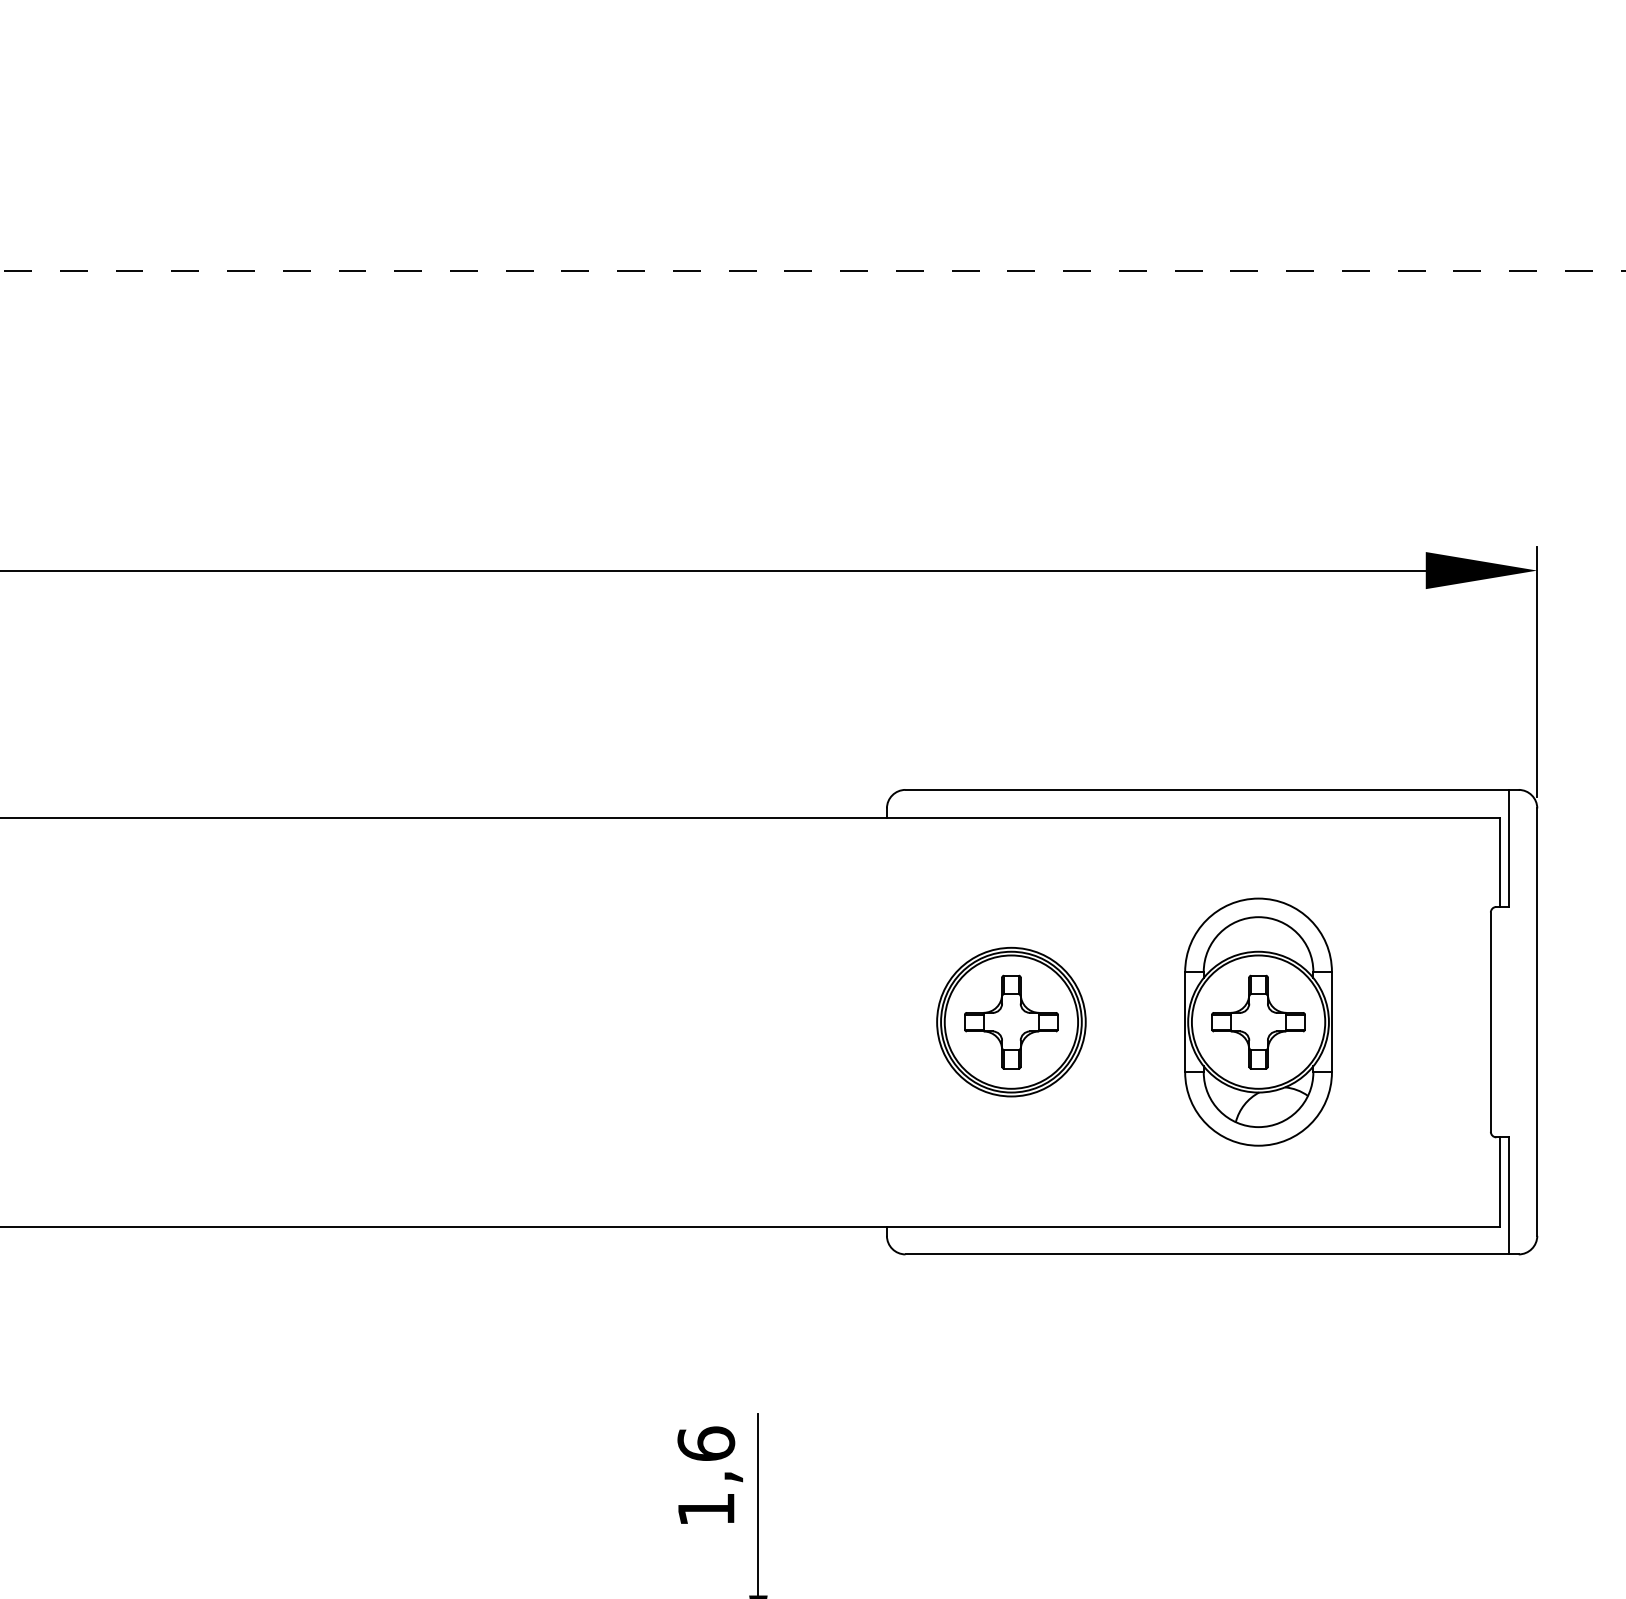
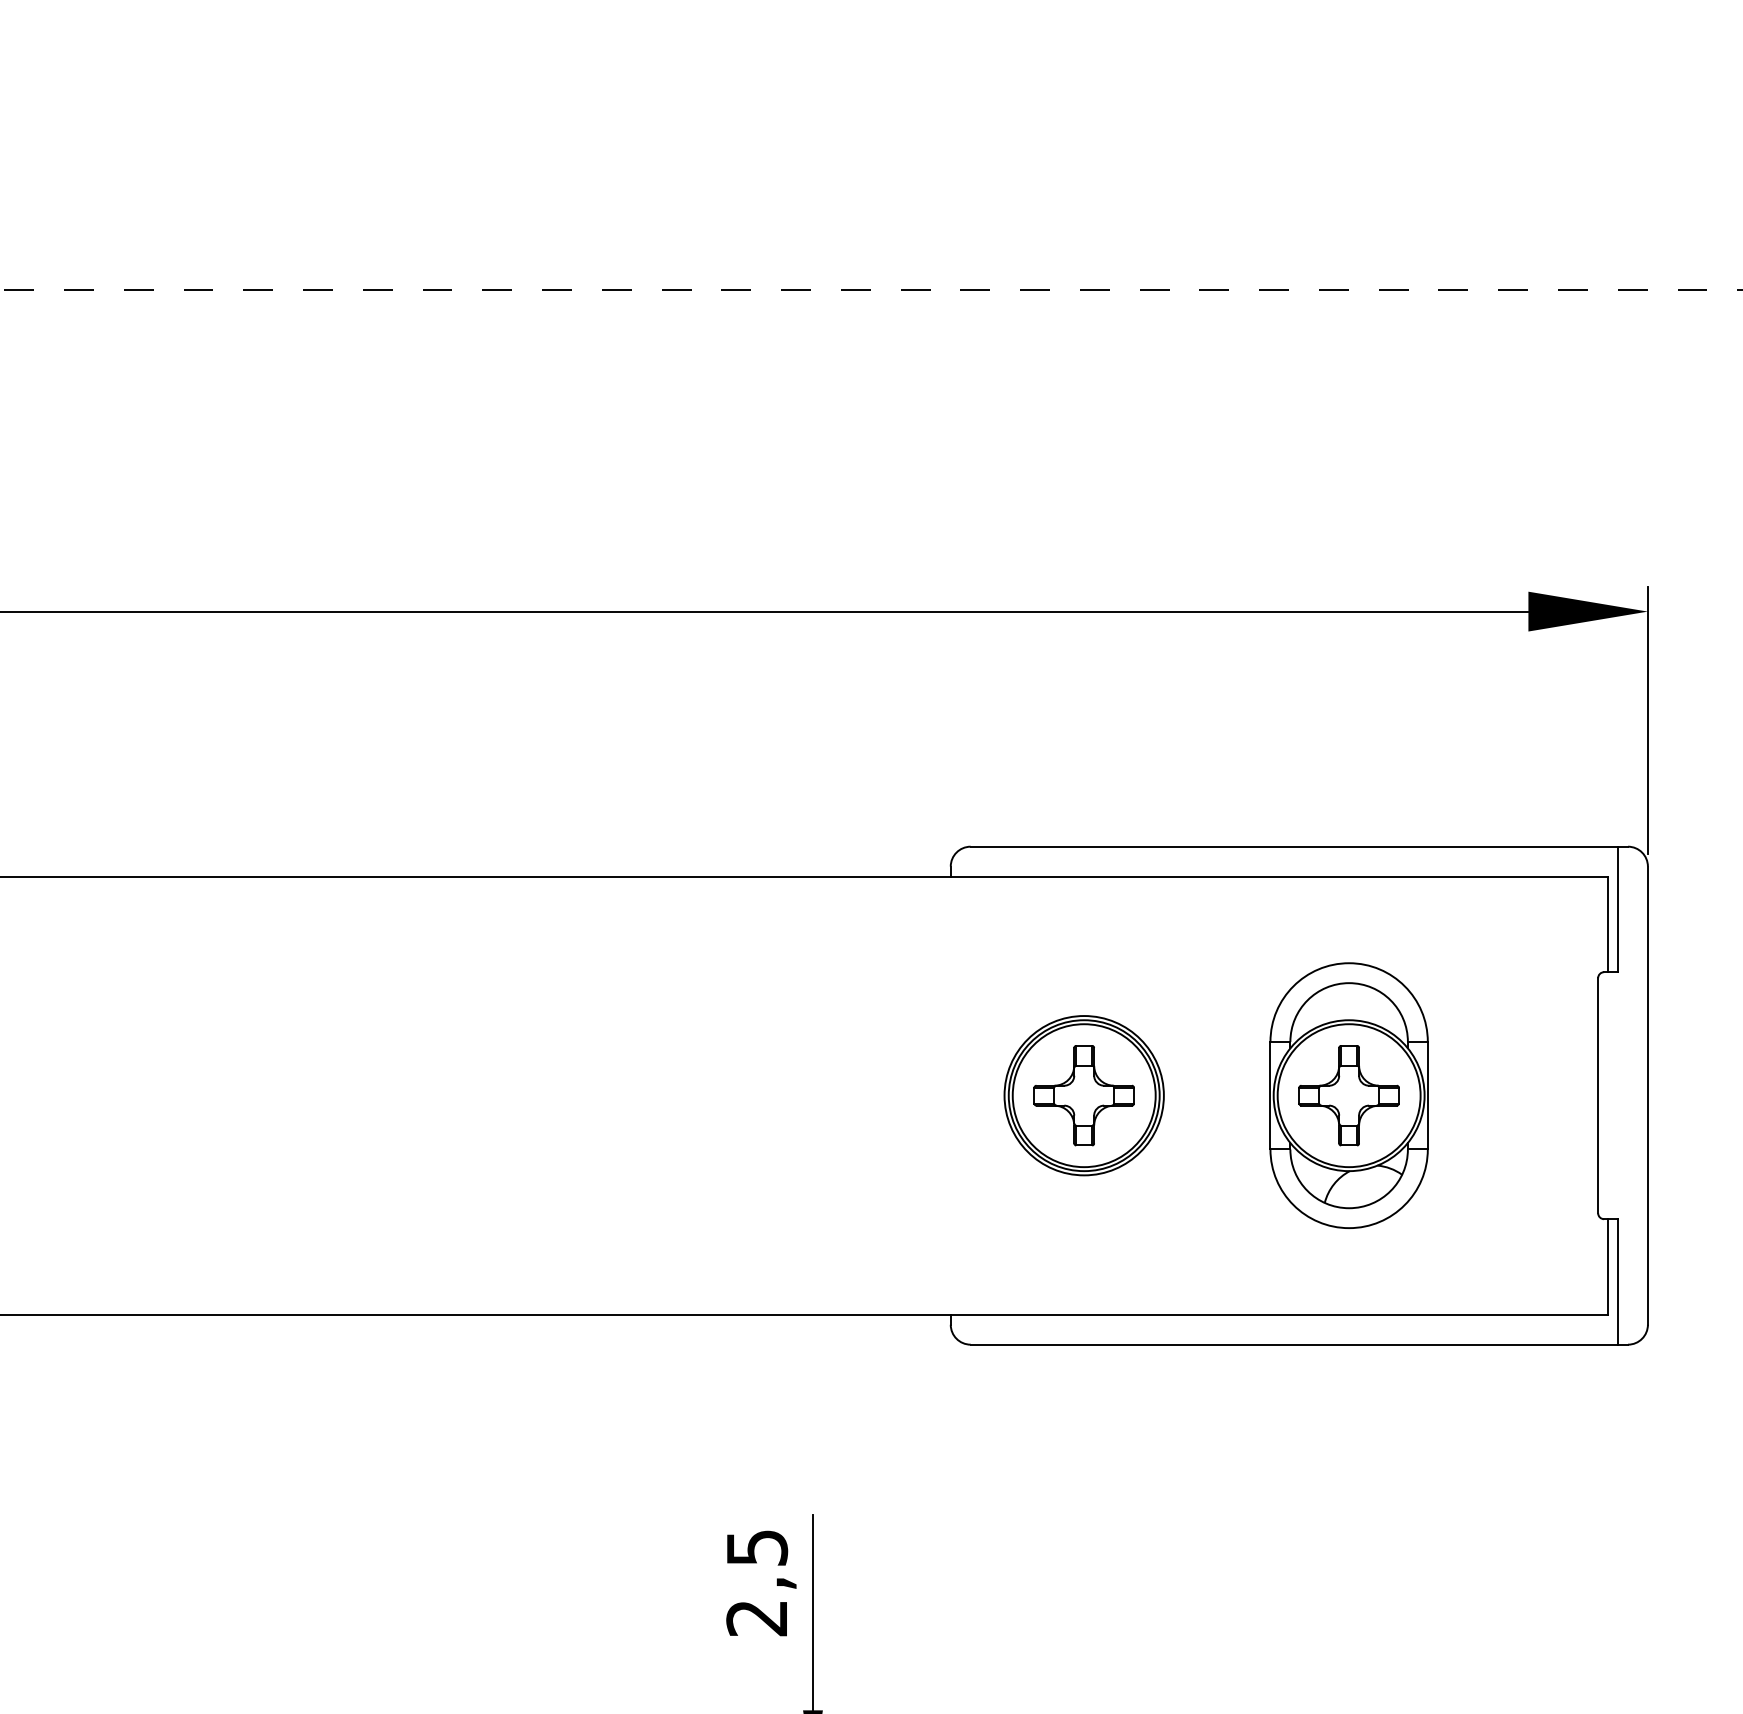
text: (706, 1476) -> (757, 1582), 1,6 -> 2,5

